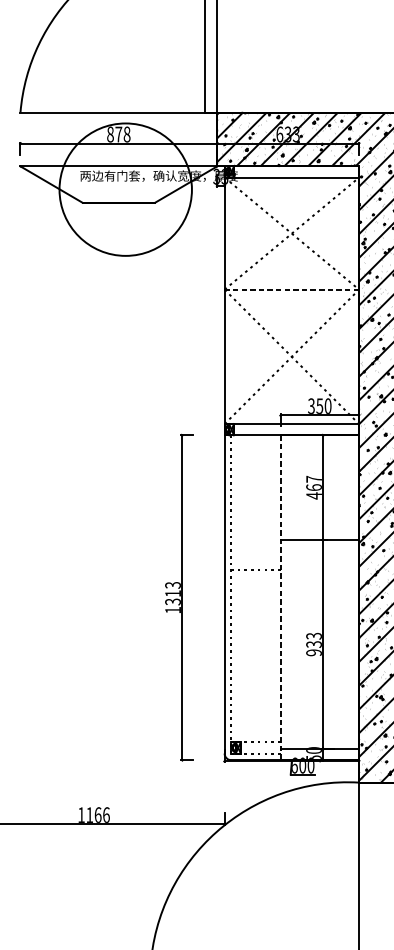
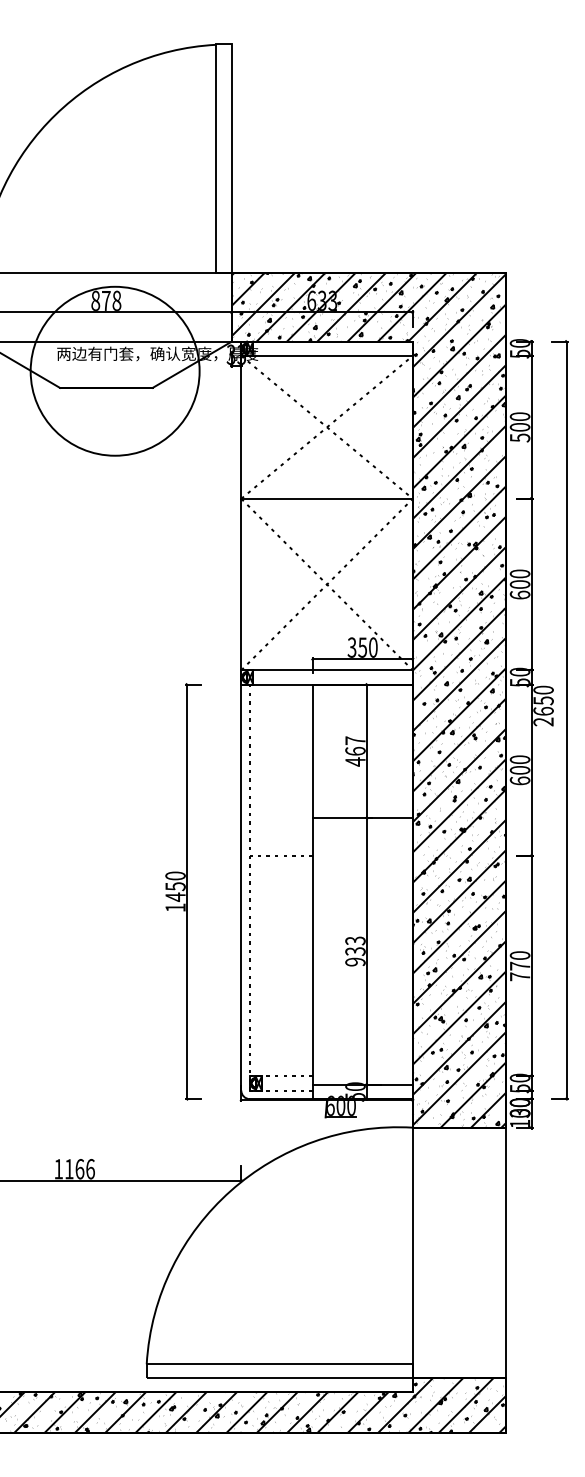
line: (292, 289) -> (327, 498), dashed -> solid
text: (173, 593) -> (175, 886), 1313 -> 1450
line: (280, 598) -> (312, 892), dashed -> solid

